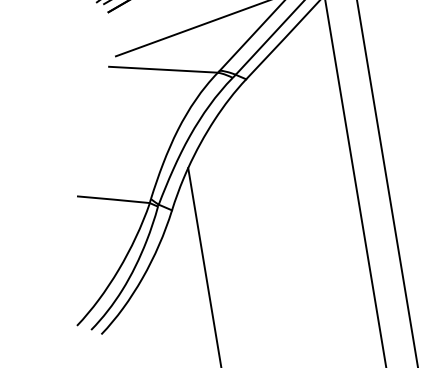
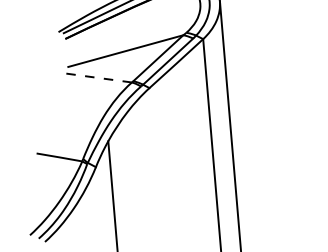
line: (163, 69) -> (97, 77), solid -> dashed

